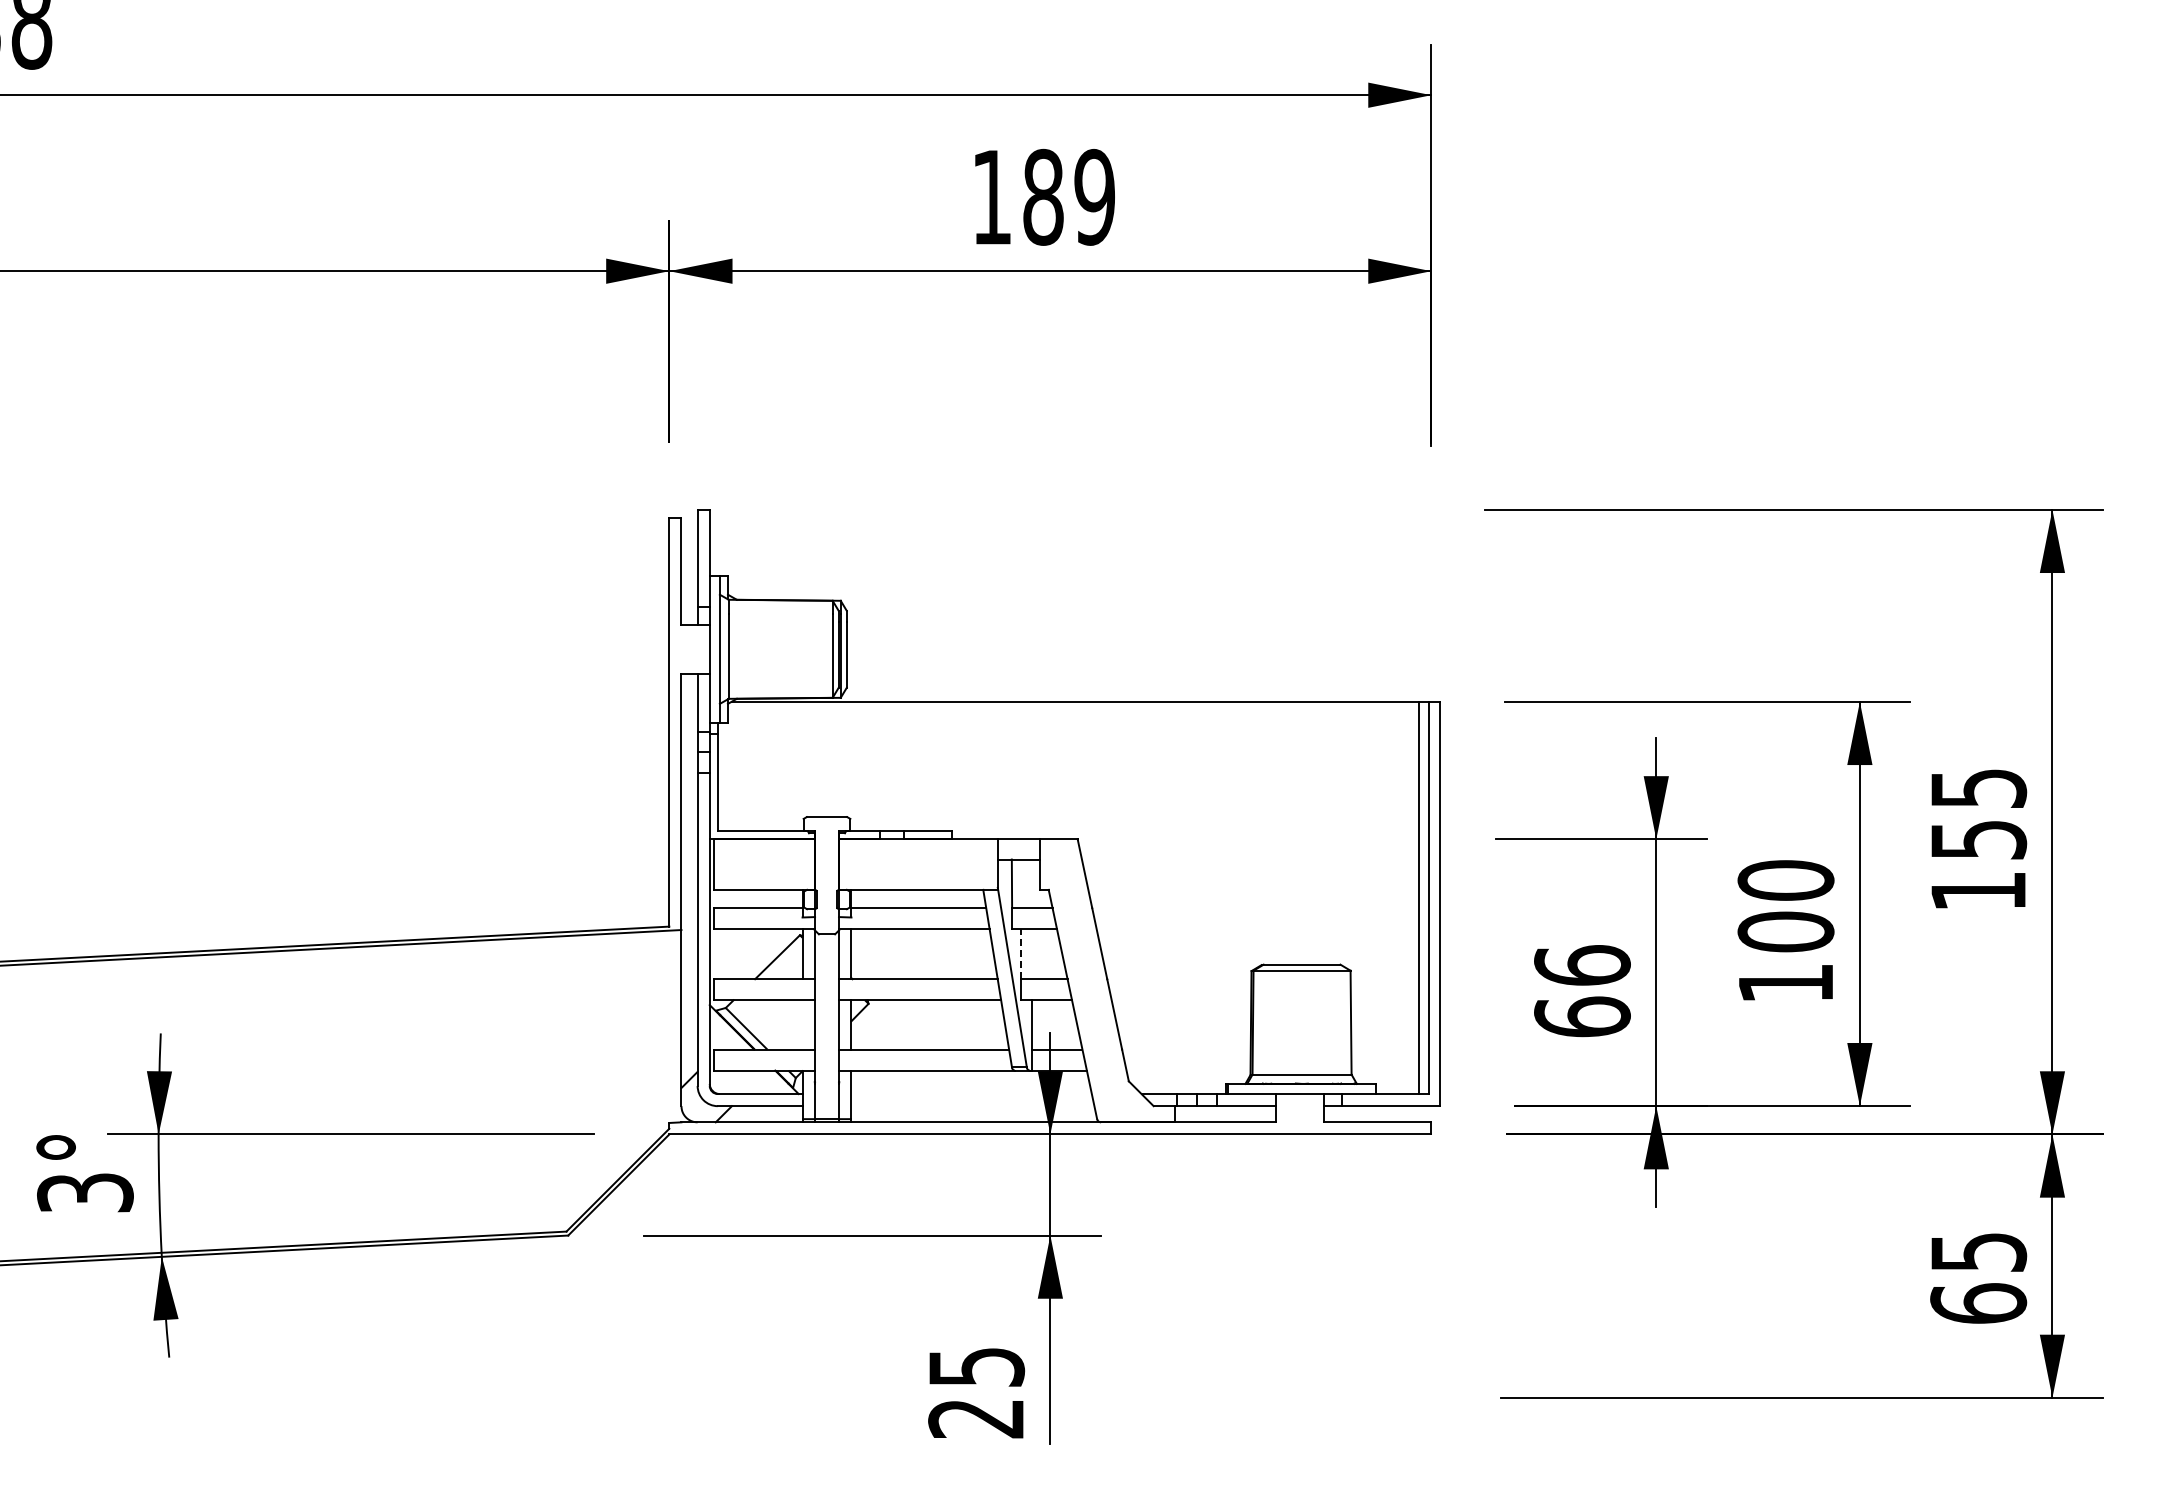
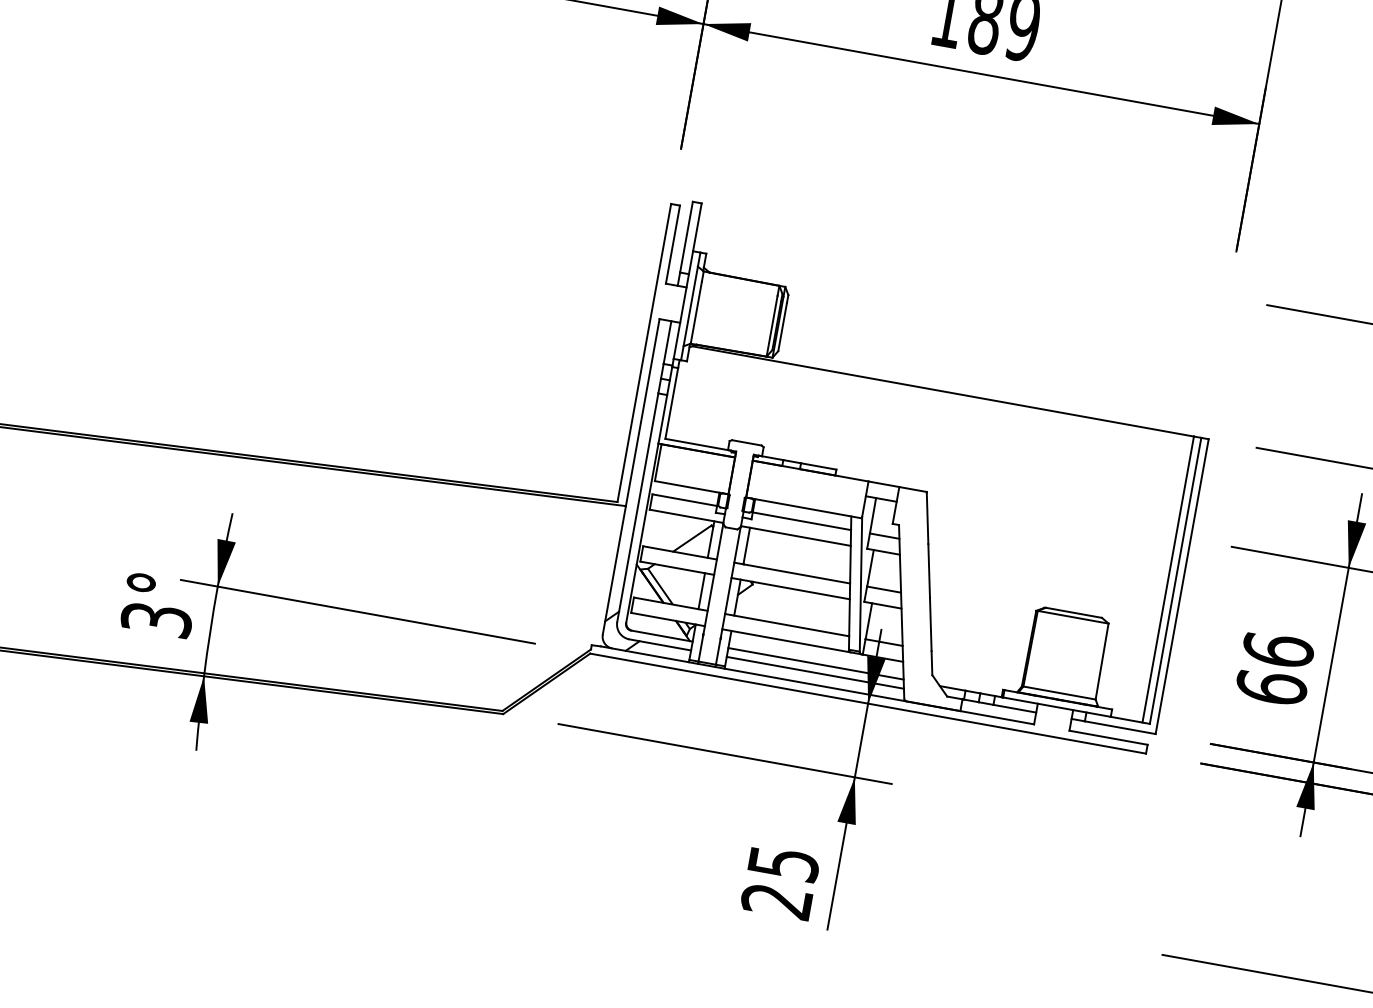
line: (1021, 953) -> (870, 567), dashed -> solid
line: (802, 1024) -> (701, 590), added
line: (971, 1094) -> (815, 664), added
line: (972, 1106) -> (815, 673), added

